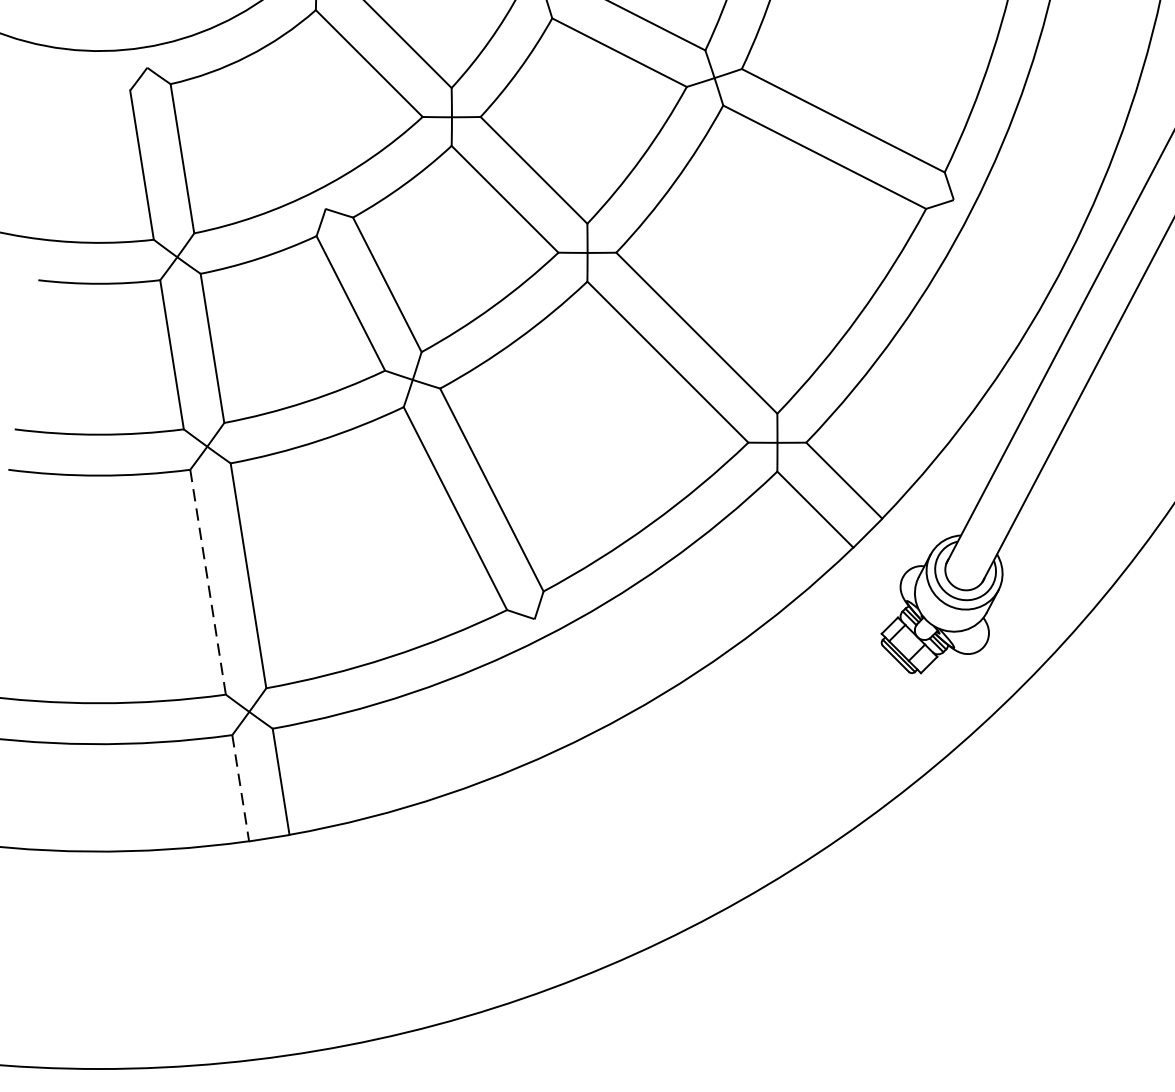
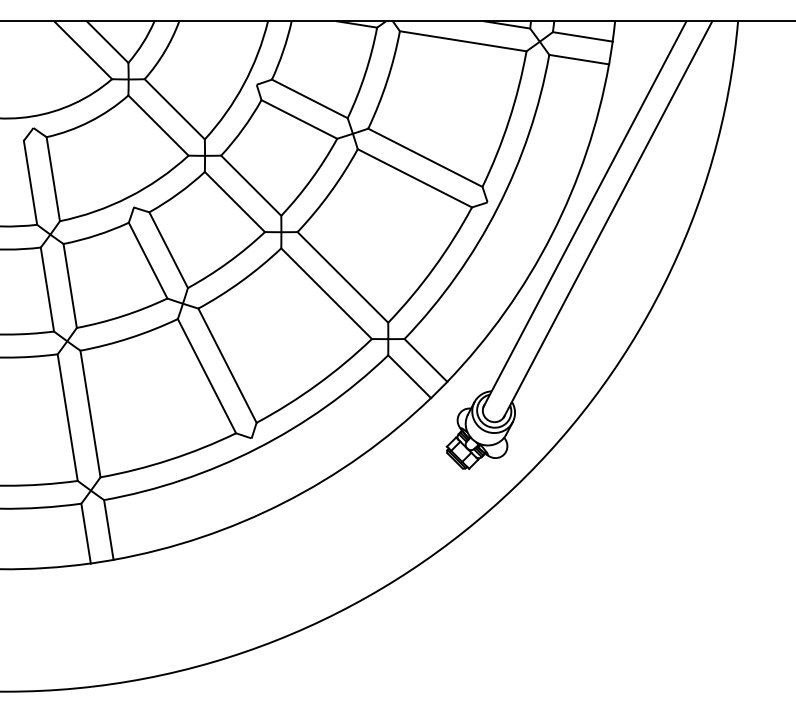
line: (207, 583) -> (67, 418), dashed -> solid
line: (241, 789) -> (86, 534), dashed -> solid

